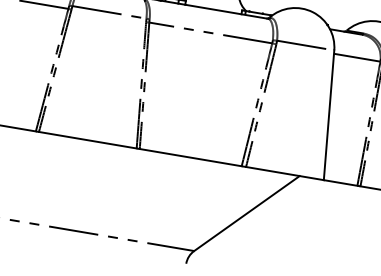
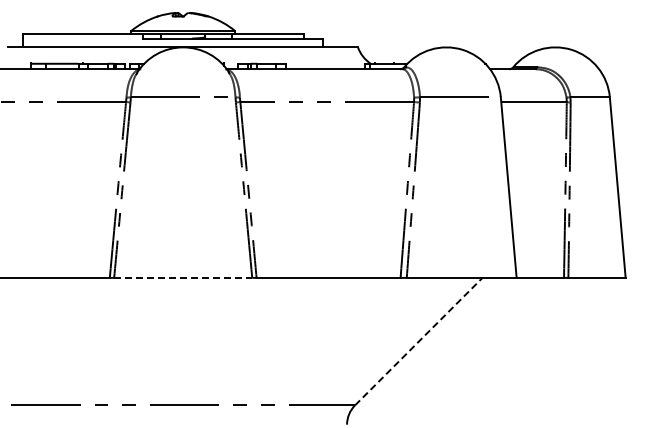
line: (88, 139) -> (183, 277), solid -> dashed
line: (247, 213) -> (419, 341), solid -> dashed

